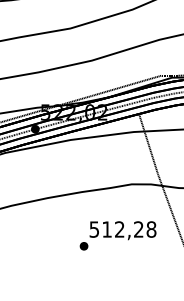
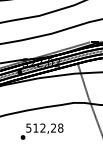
text: (117, 235) -> (41, 131), moved

